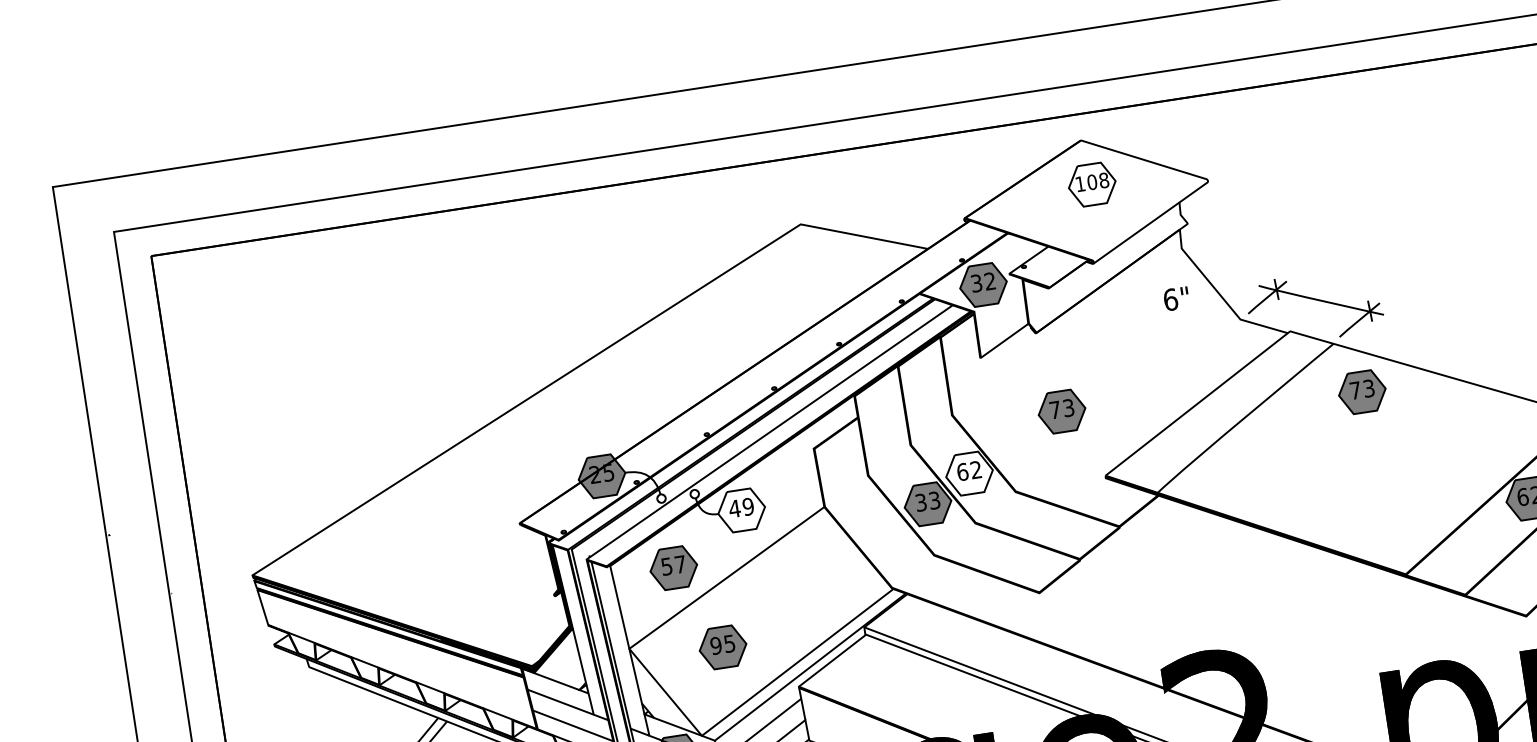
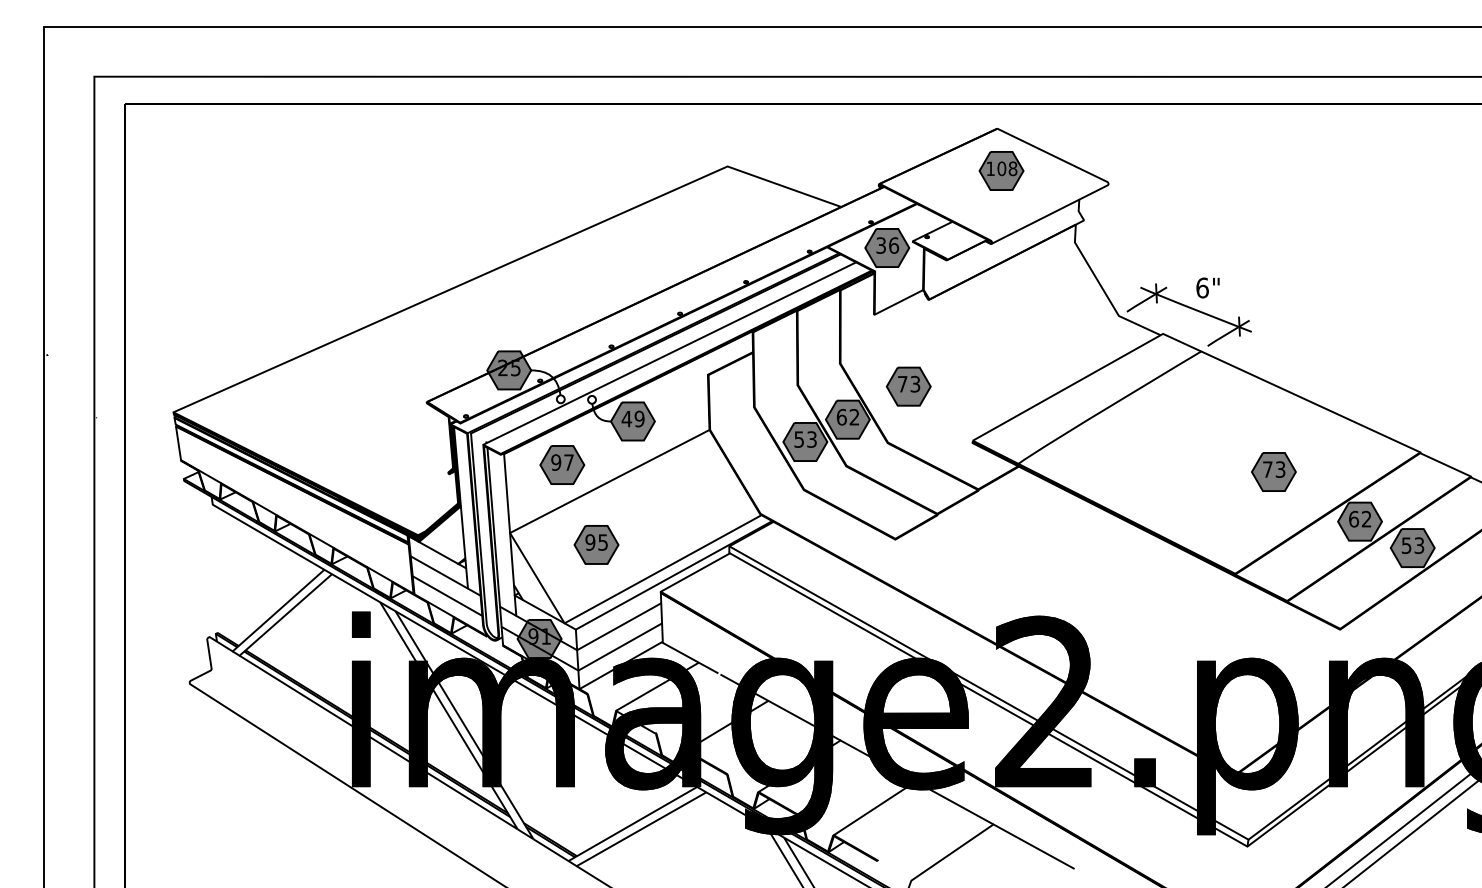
fill: (1092, 184) -> (1001, 170), added
text: (989, 281) -> (893, 245), 32 -> 36
text: (1175, 298) -> (1207, 287), moved
part: (1361, 391) -> (1273, 471), moved
part: (1061, 411) -> (908, 386), moved
fill: (969, 473) -> (847, 419), added
text: (921, 501) -> (799, 438), 33 -> 53
fill: (741, 510) -> (632, 421), added
text: (667, 566) -> (556, 462), 57 -> 97

